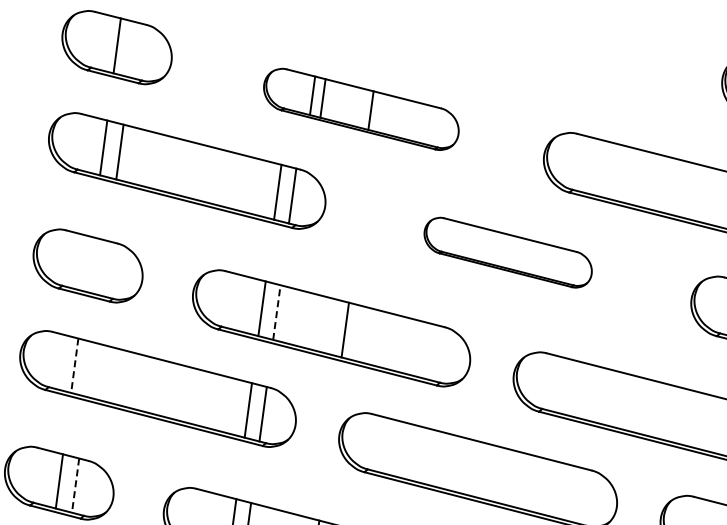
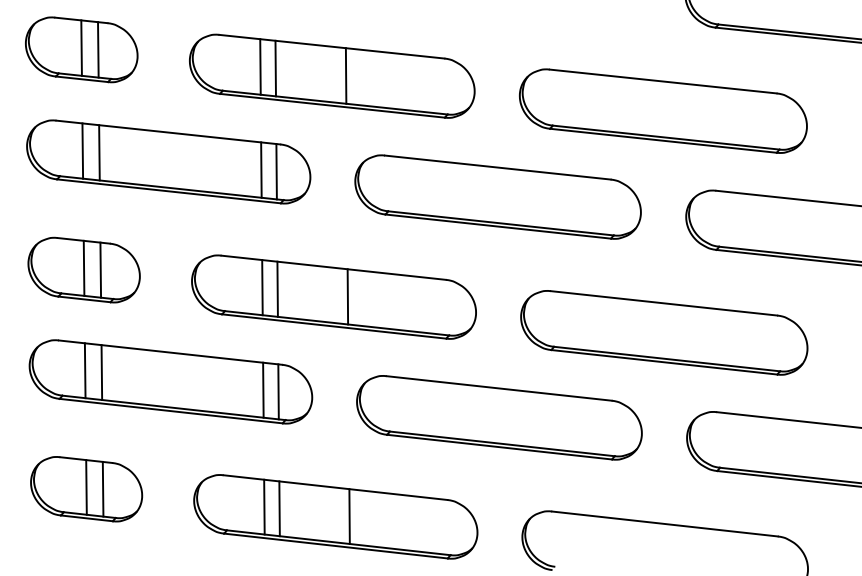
line: (133, 49) -> (98, 49), added
part: (361, 108) -> (332, 75), size x1.43
part: (507, 252) -> (497, 196), size x1.67
line: (87, 263) -> (83, 267), added
line: (104, 267) -> (100, 269), added
line: (276, 312) -> (277, 289), dashed -> solid
line: (74, 366) -> (85, 371), dashed -> solid
line: (90, 369) -> (101, 372), added
line: (75, 485) -> (103, 489), dashed -> solid

